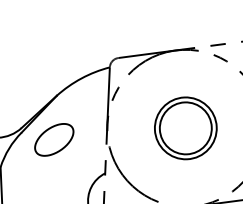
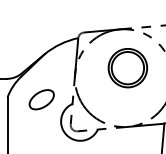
part: (185, 128) -> (127, 68), moved
part: (53, 139) -> (41, 99), moved

